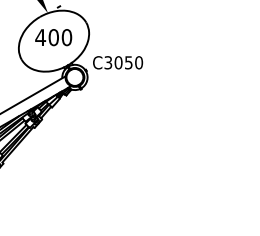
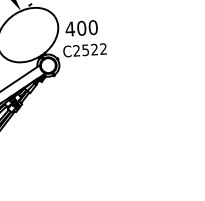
text: (53, 37) -> (81, 28), moved
text: (123, 62) -> (89, 49), C3050 -> C2522

